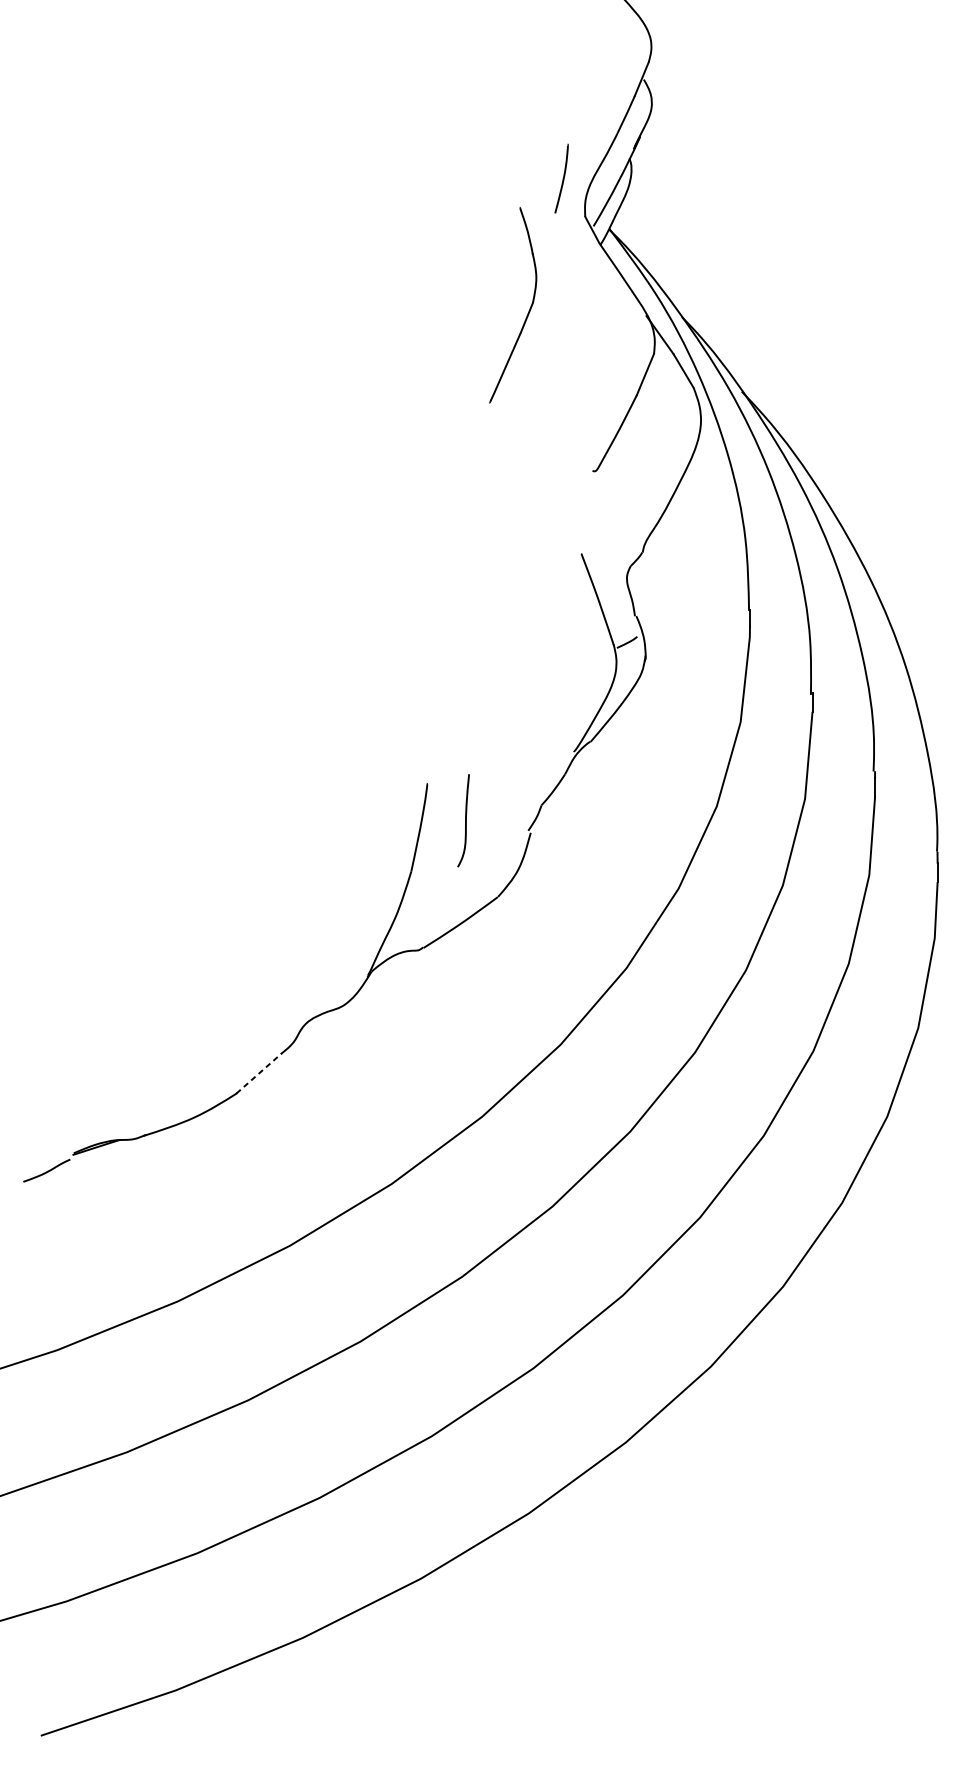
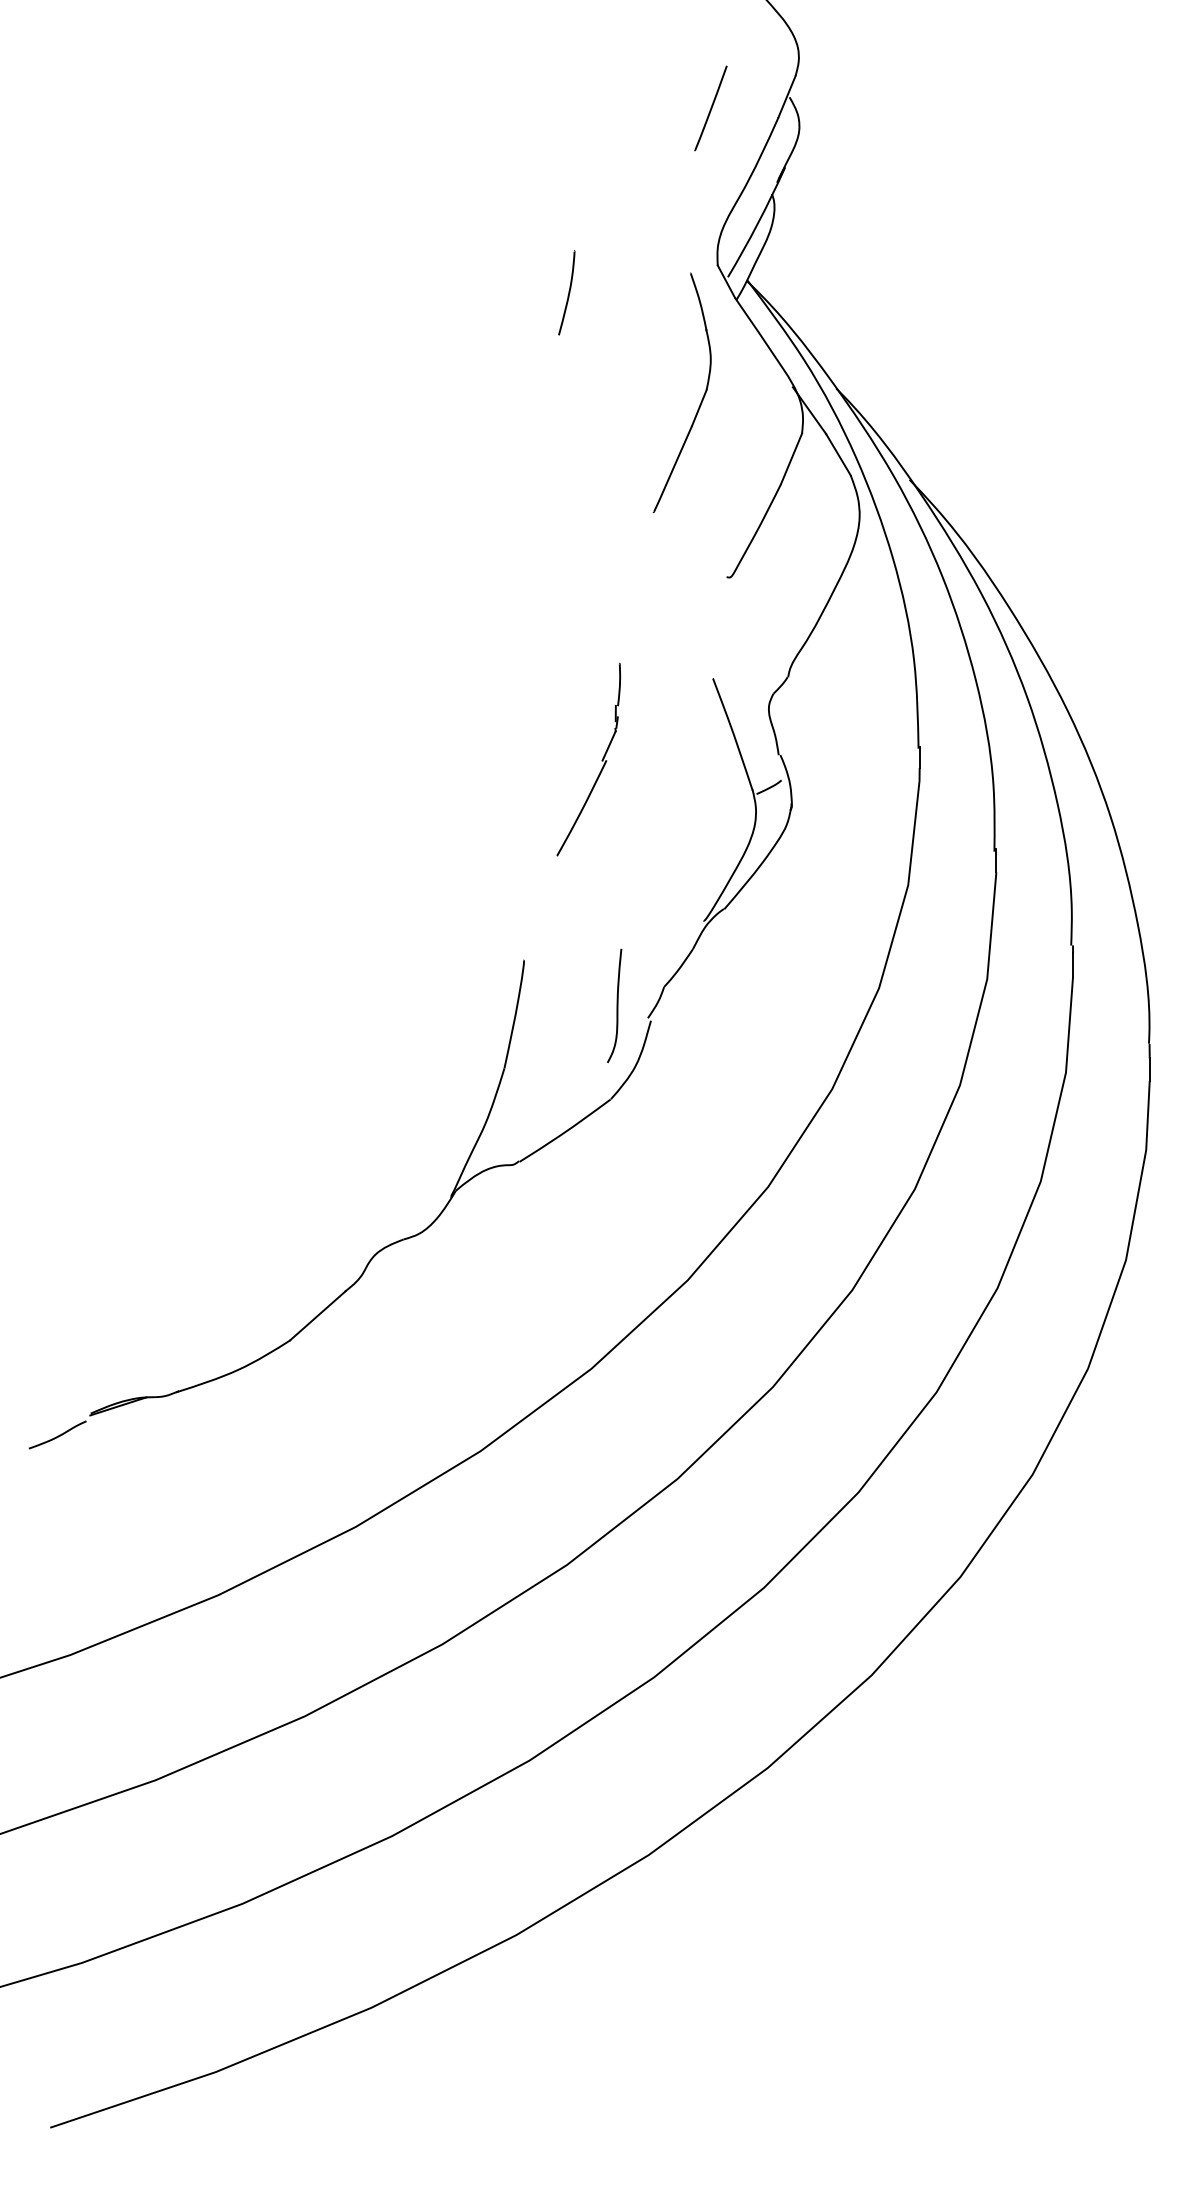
line: (579, 88) -> (710, 108), added
curve: (563, 178) -> (568, 292), moved
part: (528, 310) -> (701, 399), moved
part: (490, 620) -> (601, 760), added
curve: (465, 821) -> (616, 1006), moved
line: (259, 1073) -> (318, 1315), dashed -> solid

